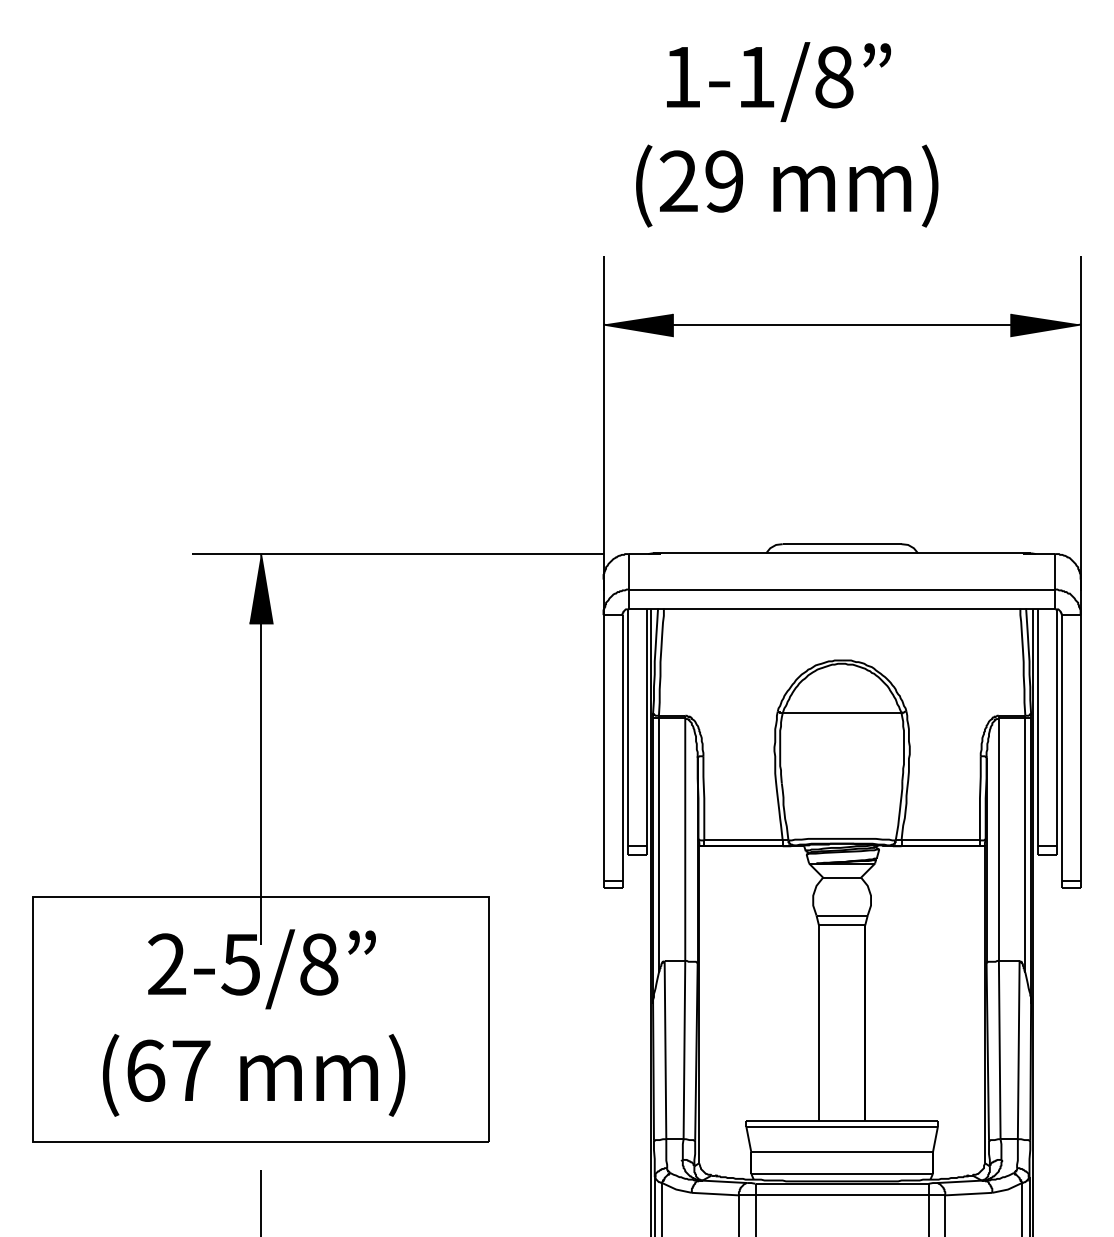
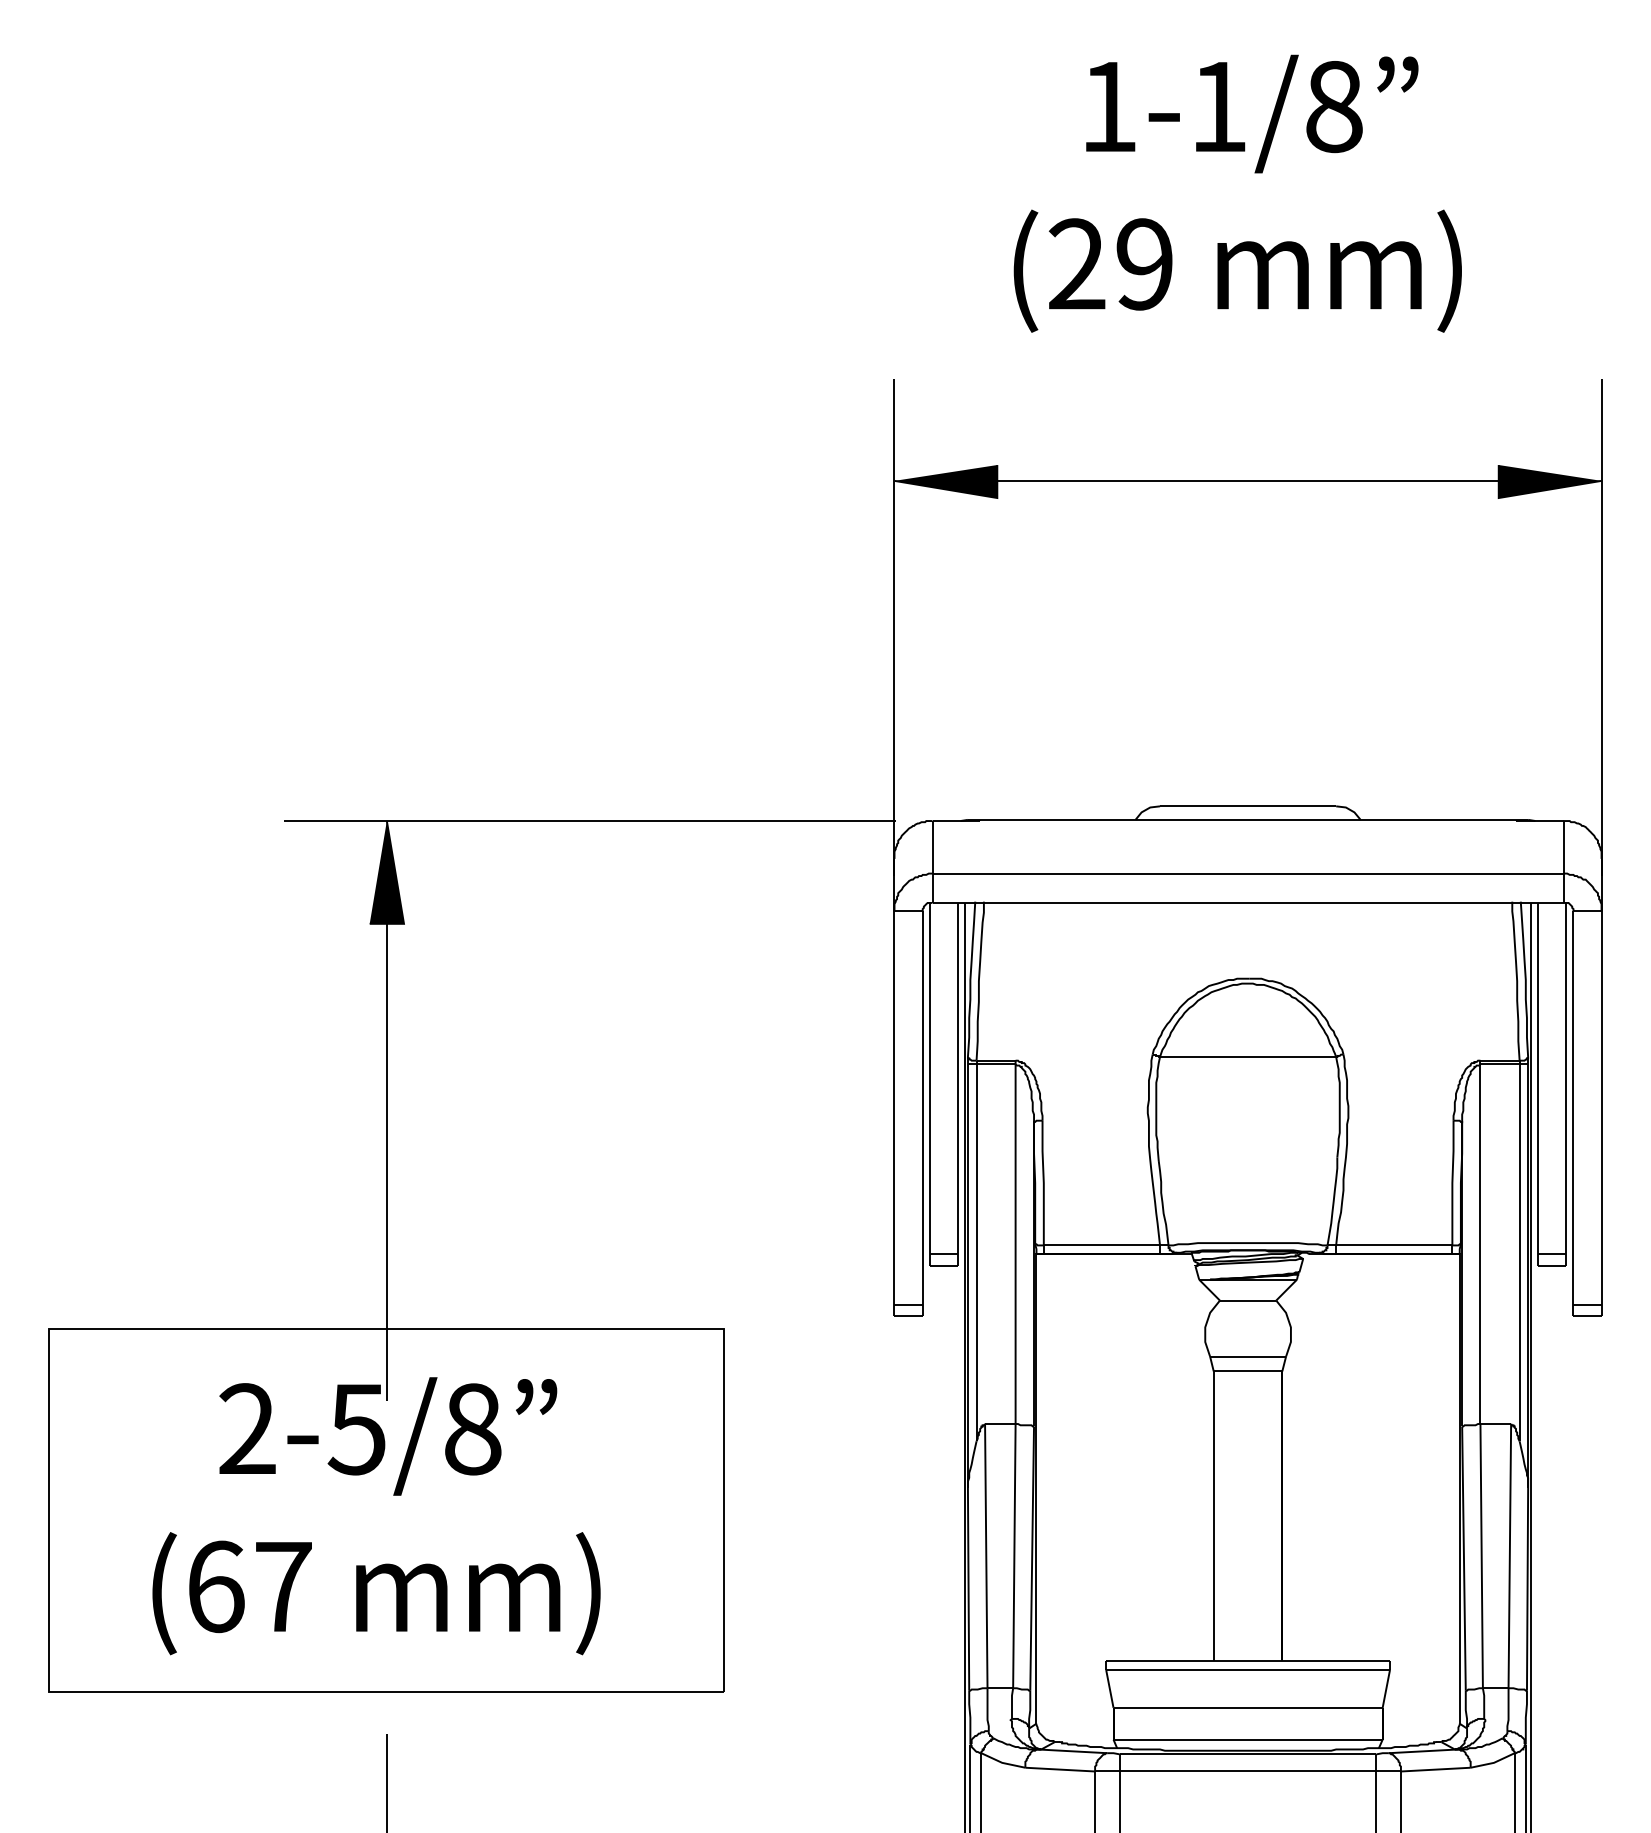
text: (779, 81) -> (1253, 113), moved
text: (787, 185) -> (1238, 270), moved

